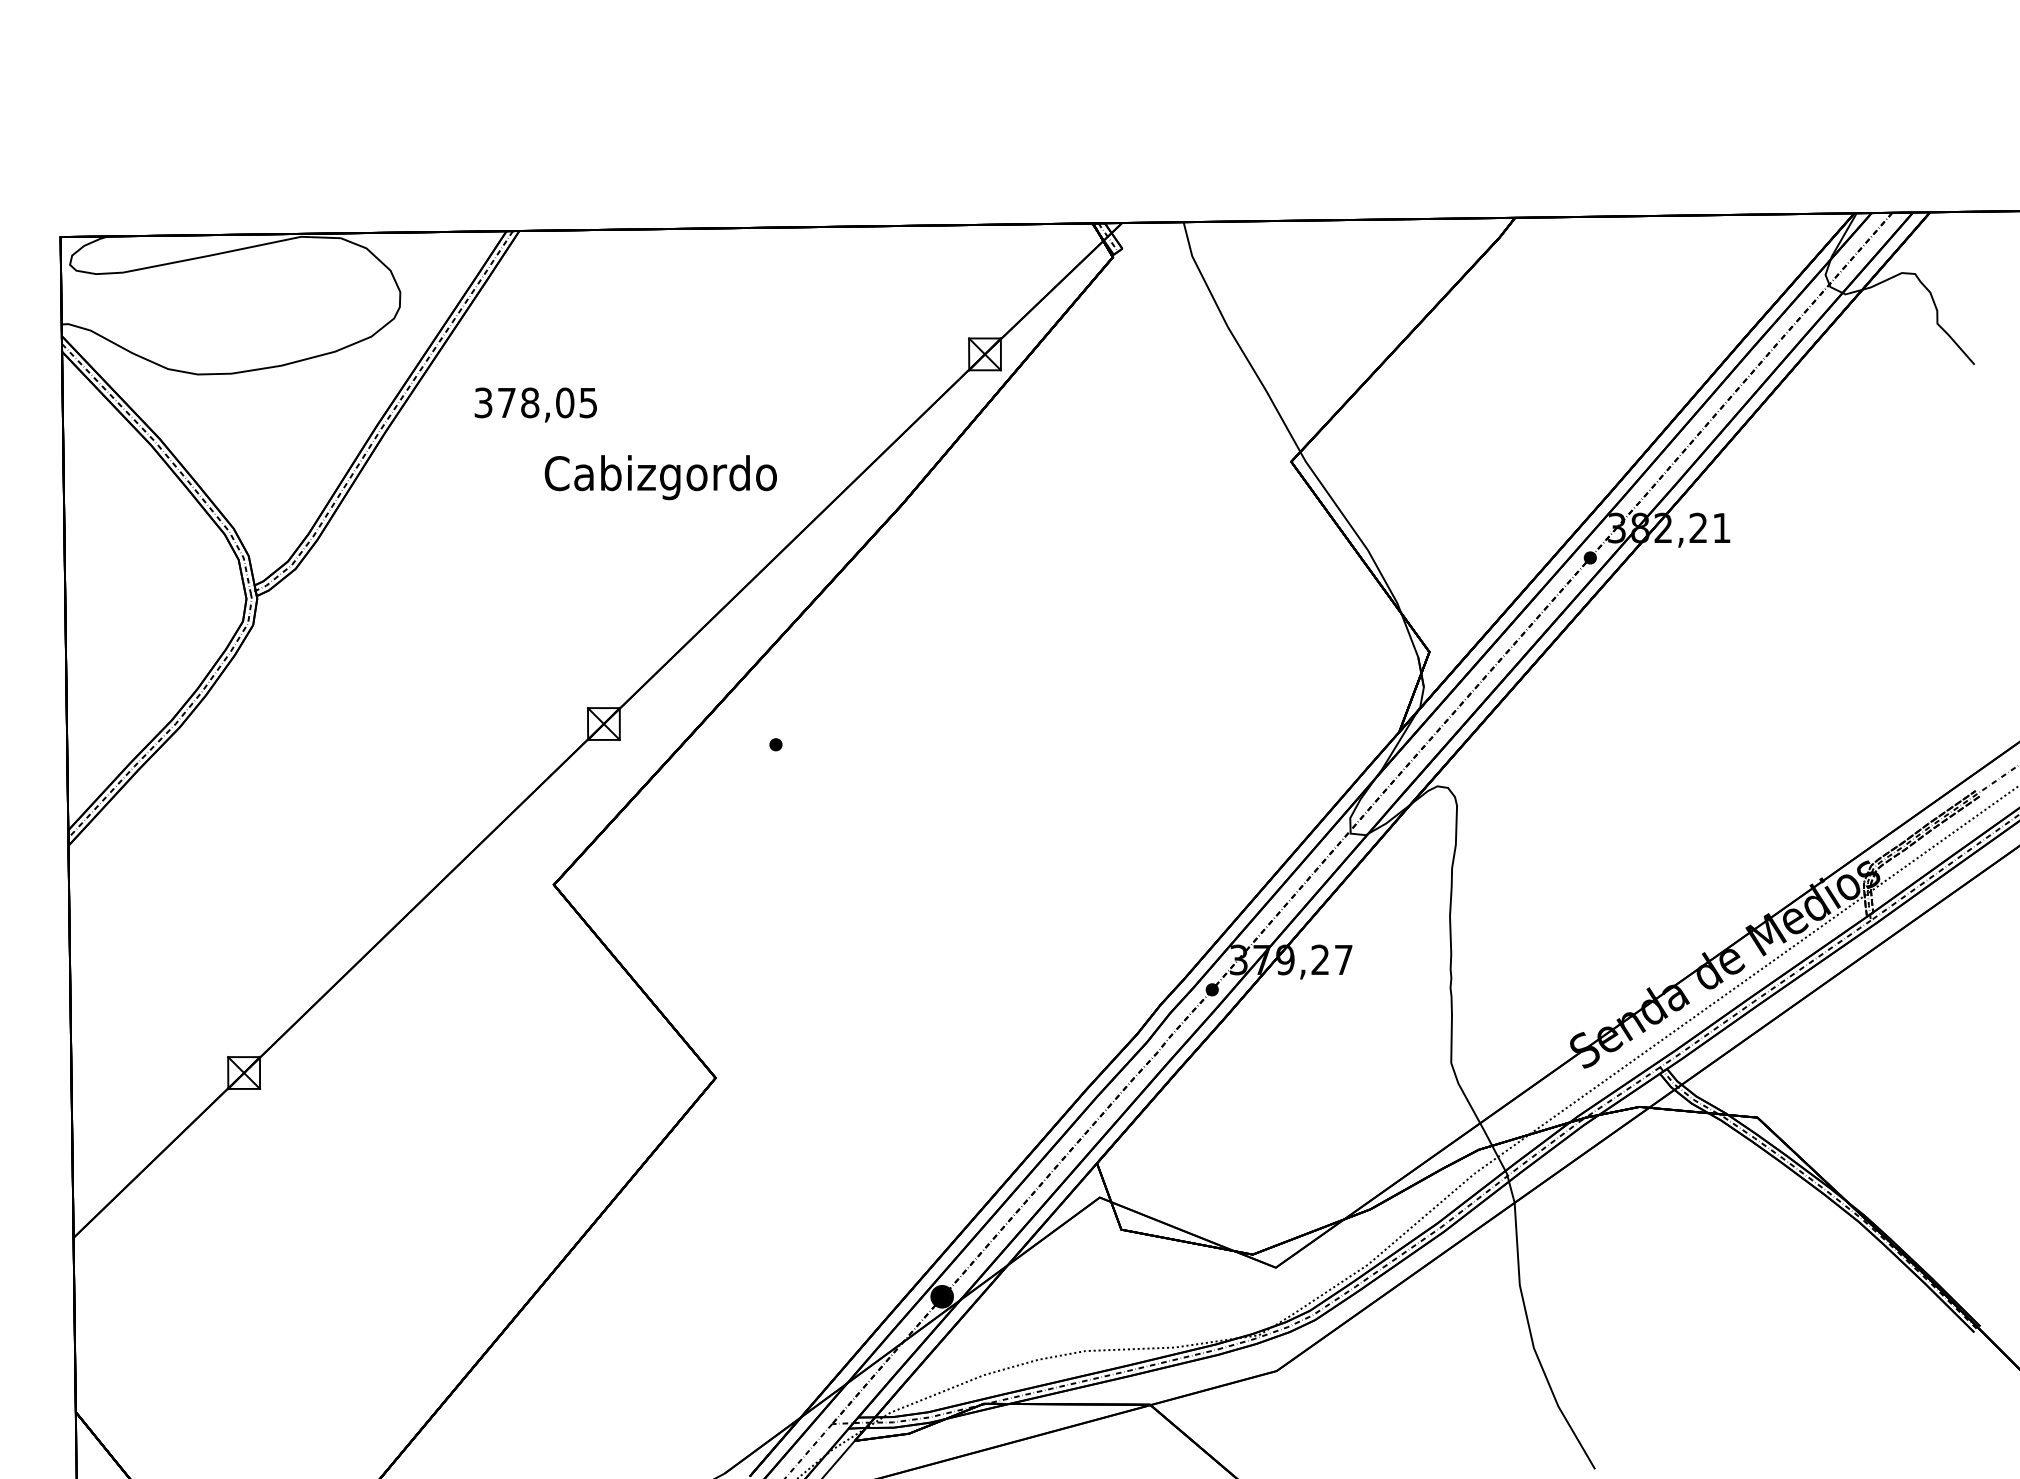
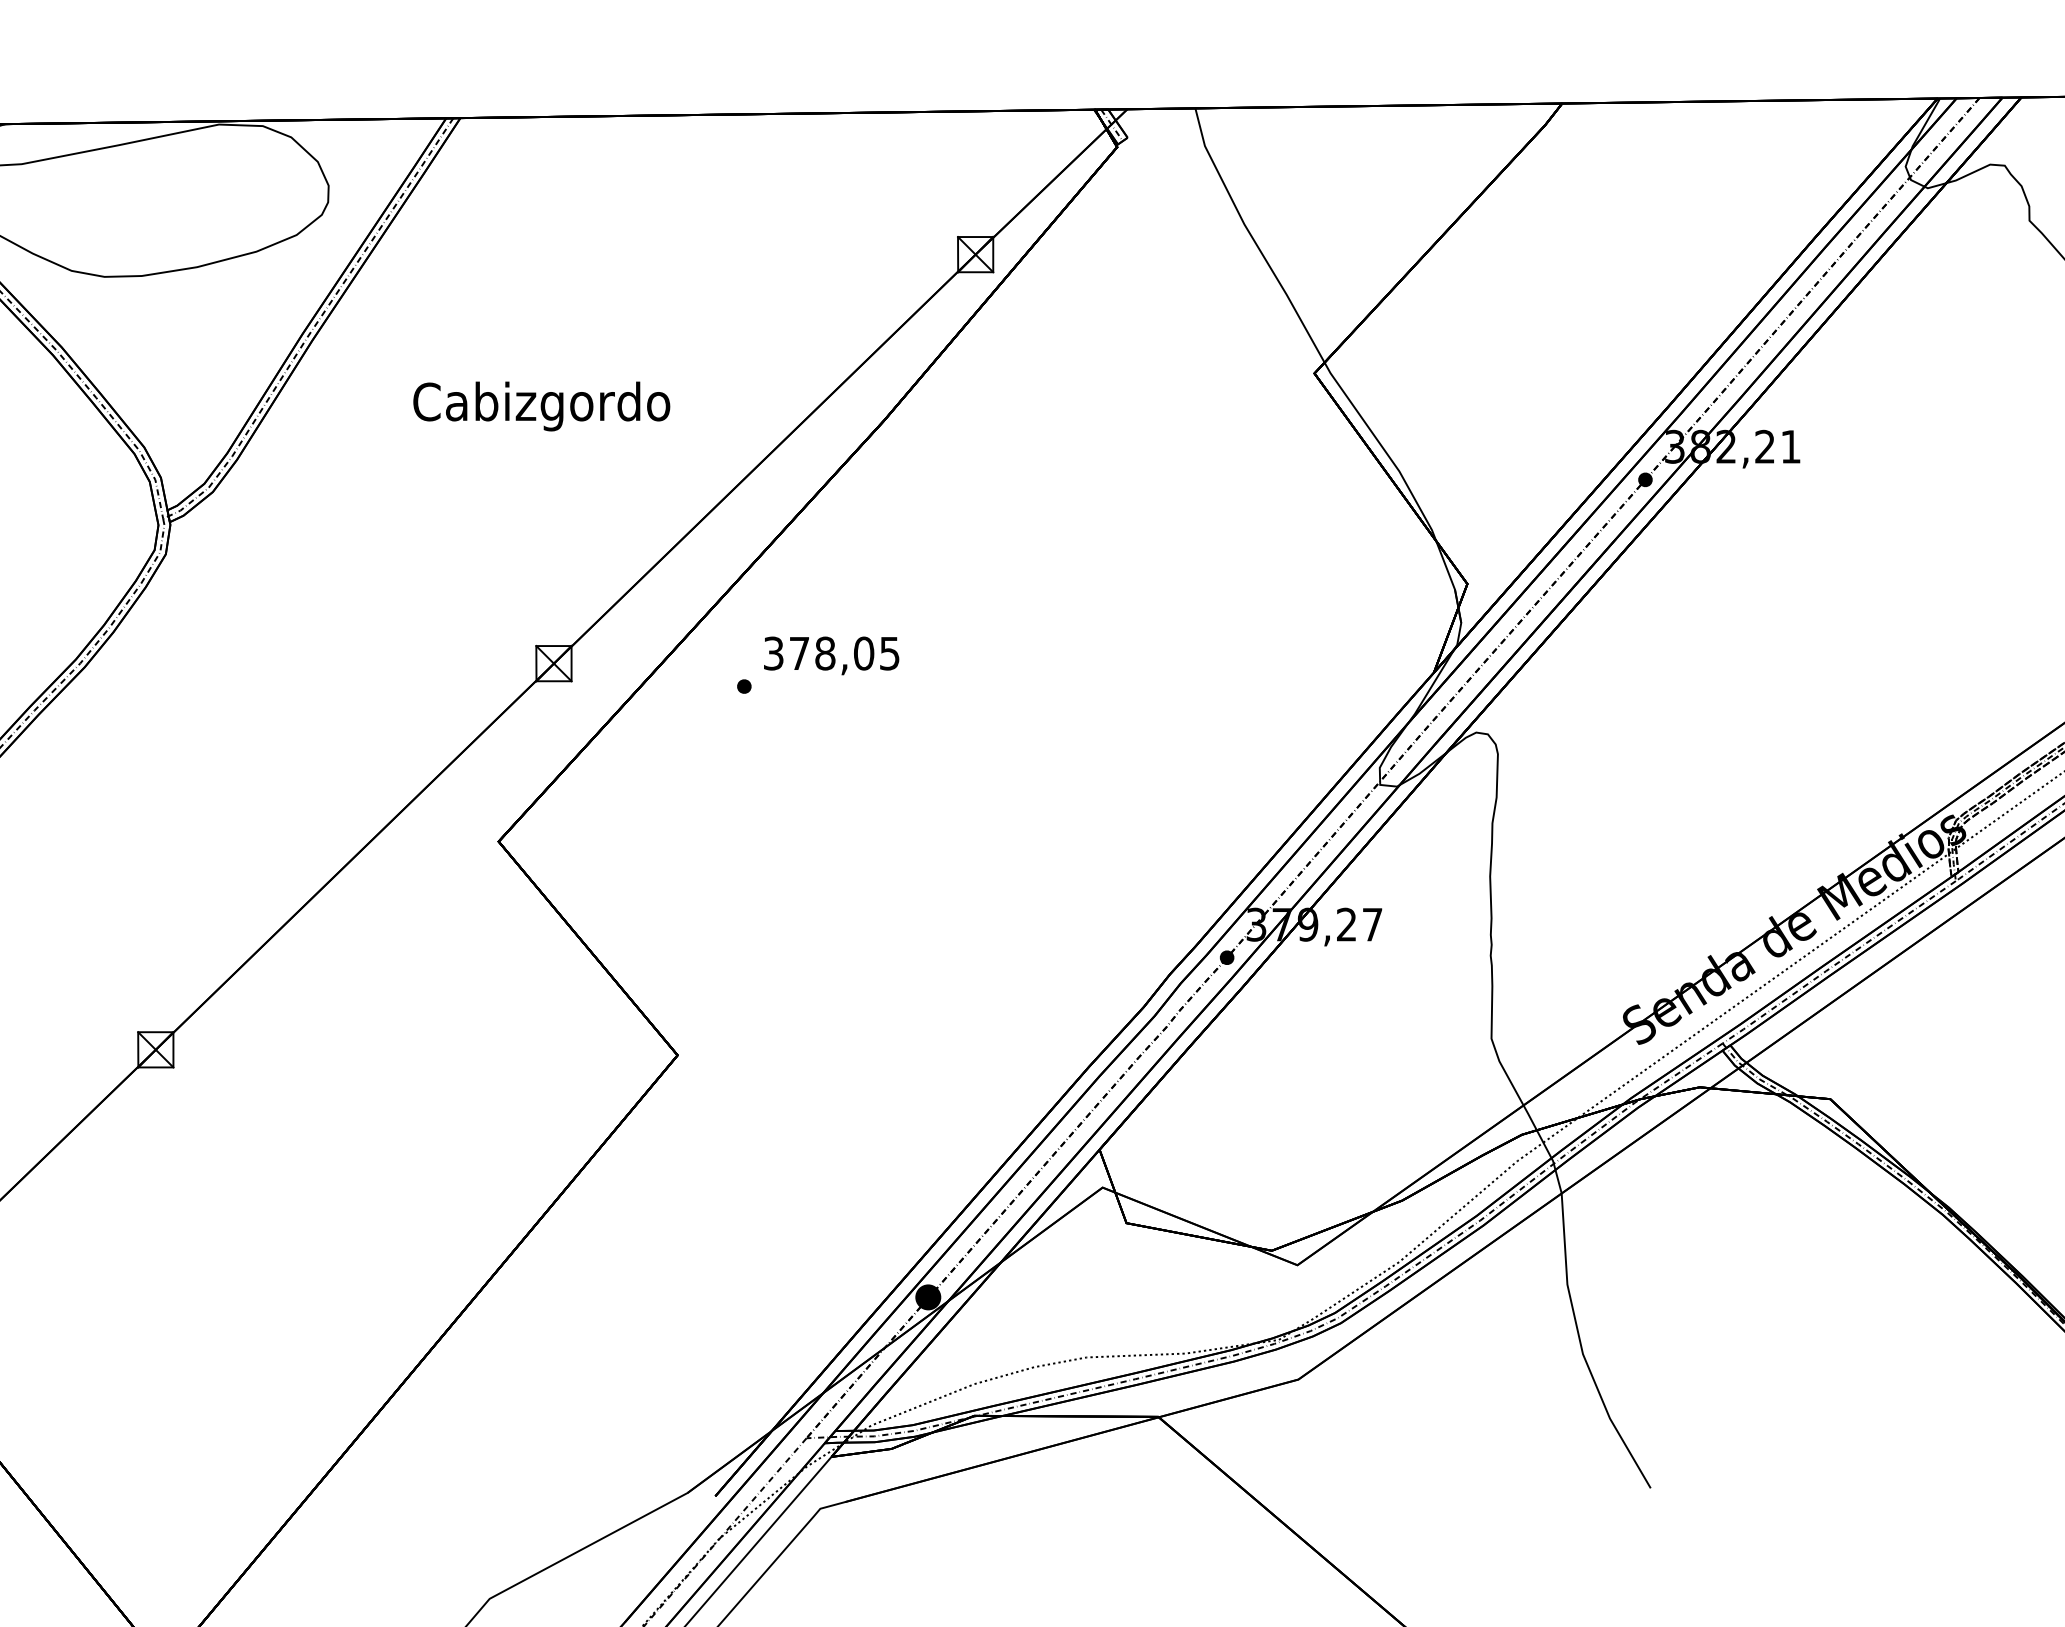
text: (535, 404) -> (831, 655), moved
text: (660, 477) -> (541, 406), moved

